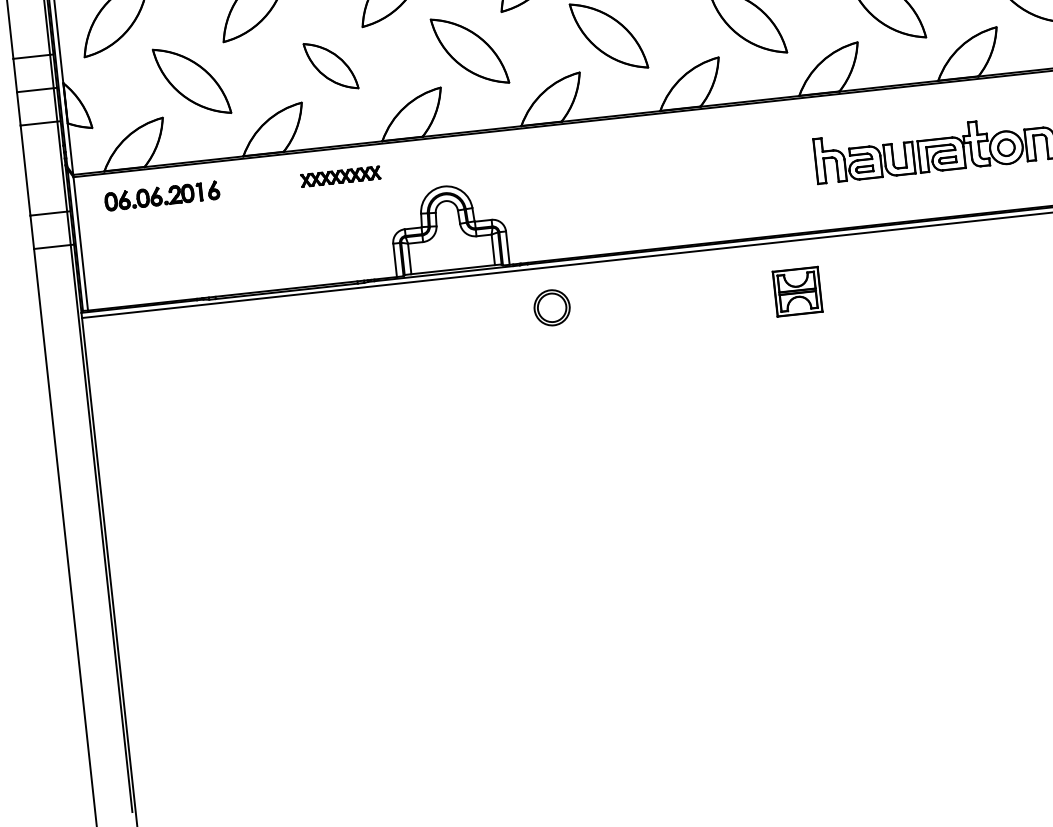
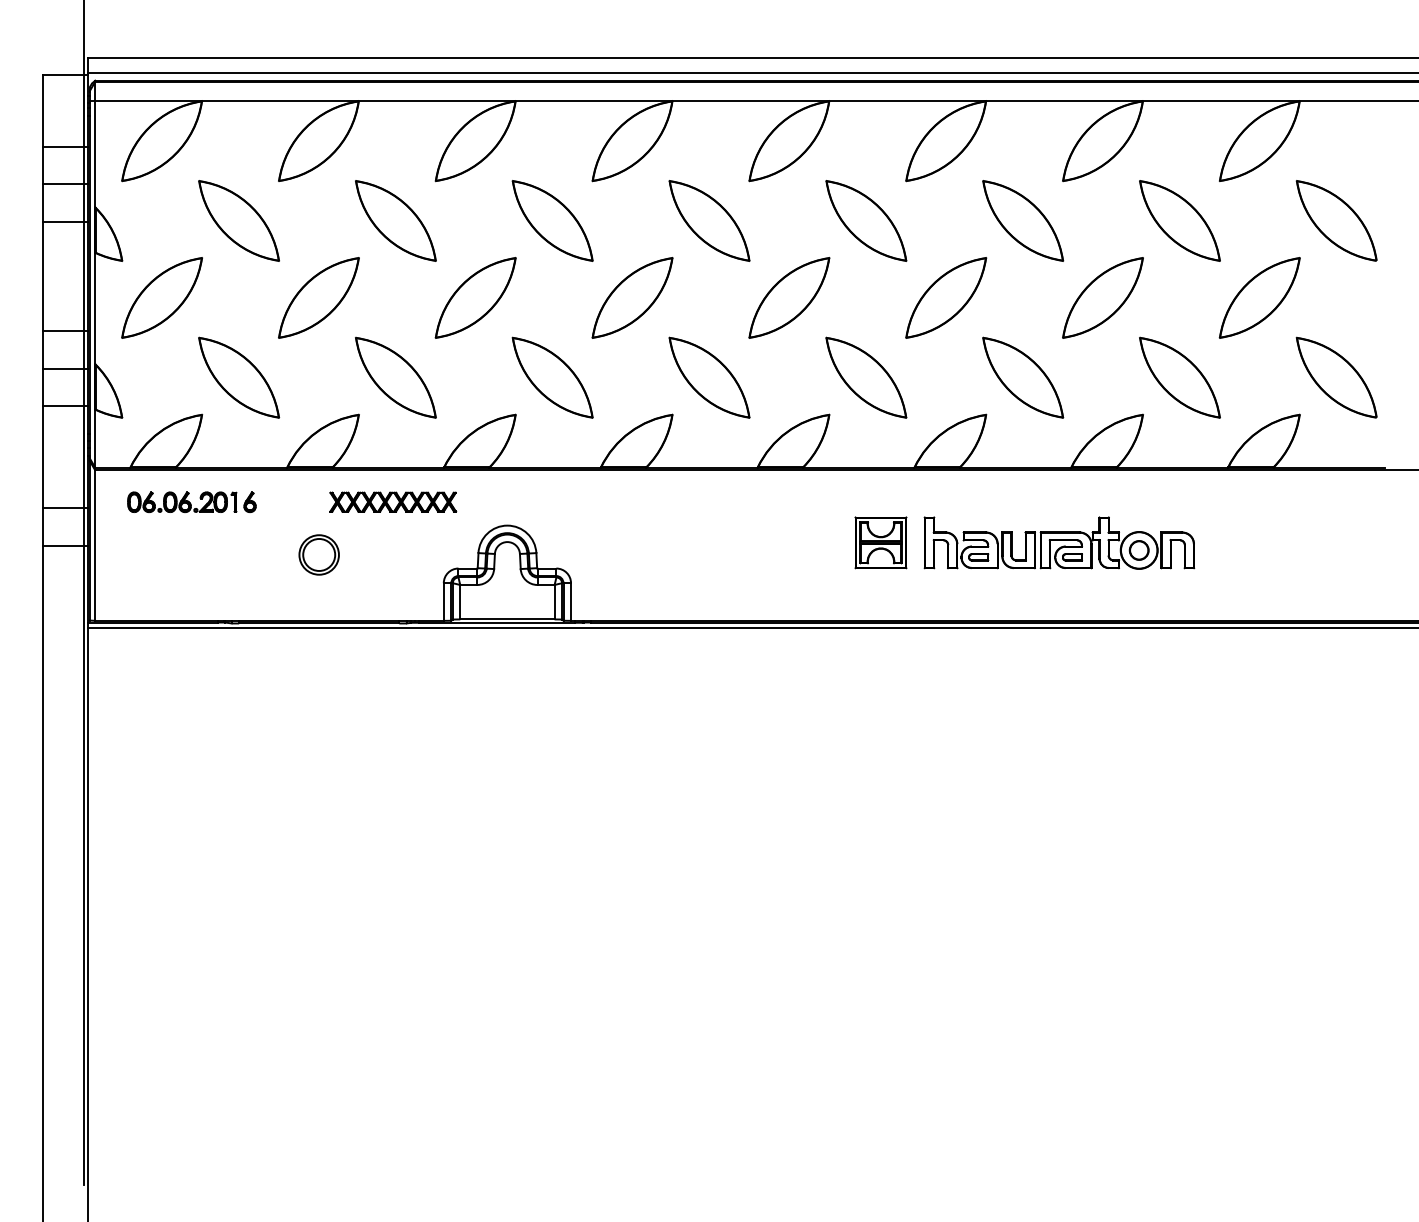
part: (330, 66) -> (395, 377), size x1.43
part: (340, 176) -> (393, 501), size x1.43
part: (797, 291) -> (880, 542), moved
part: (551, 307) -> (318, 554), moved

